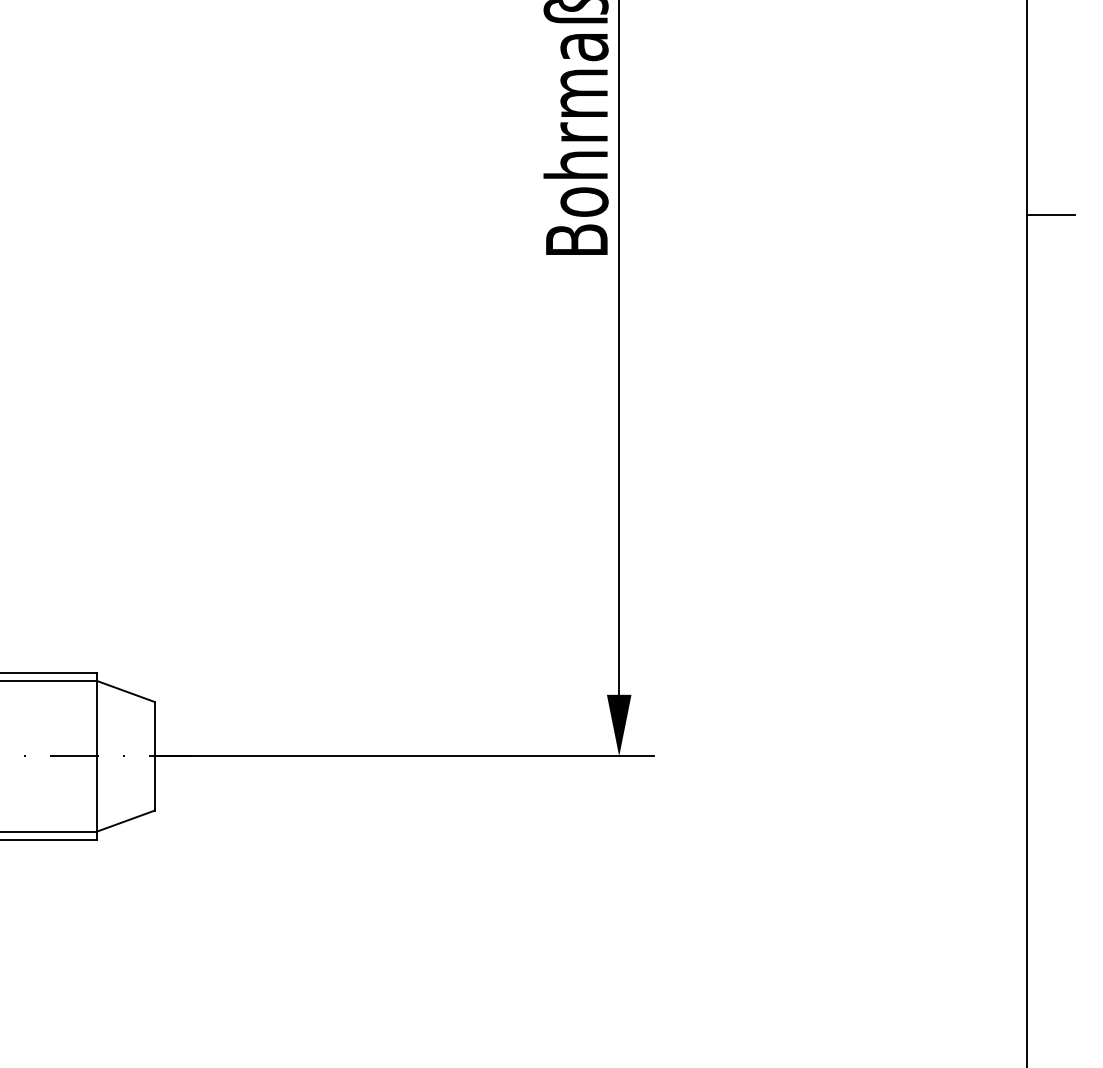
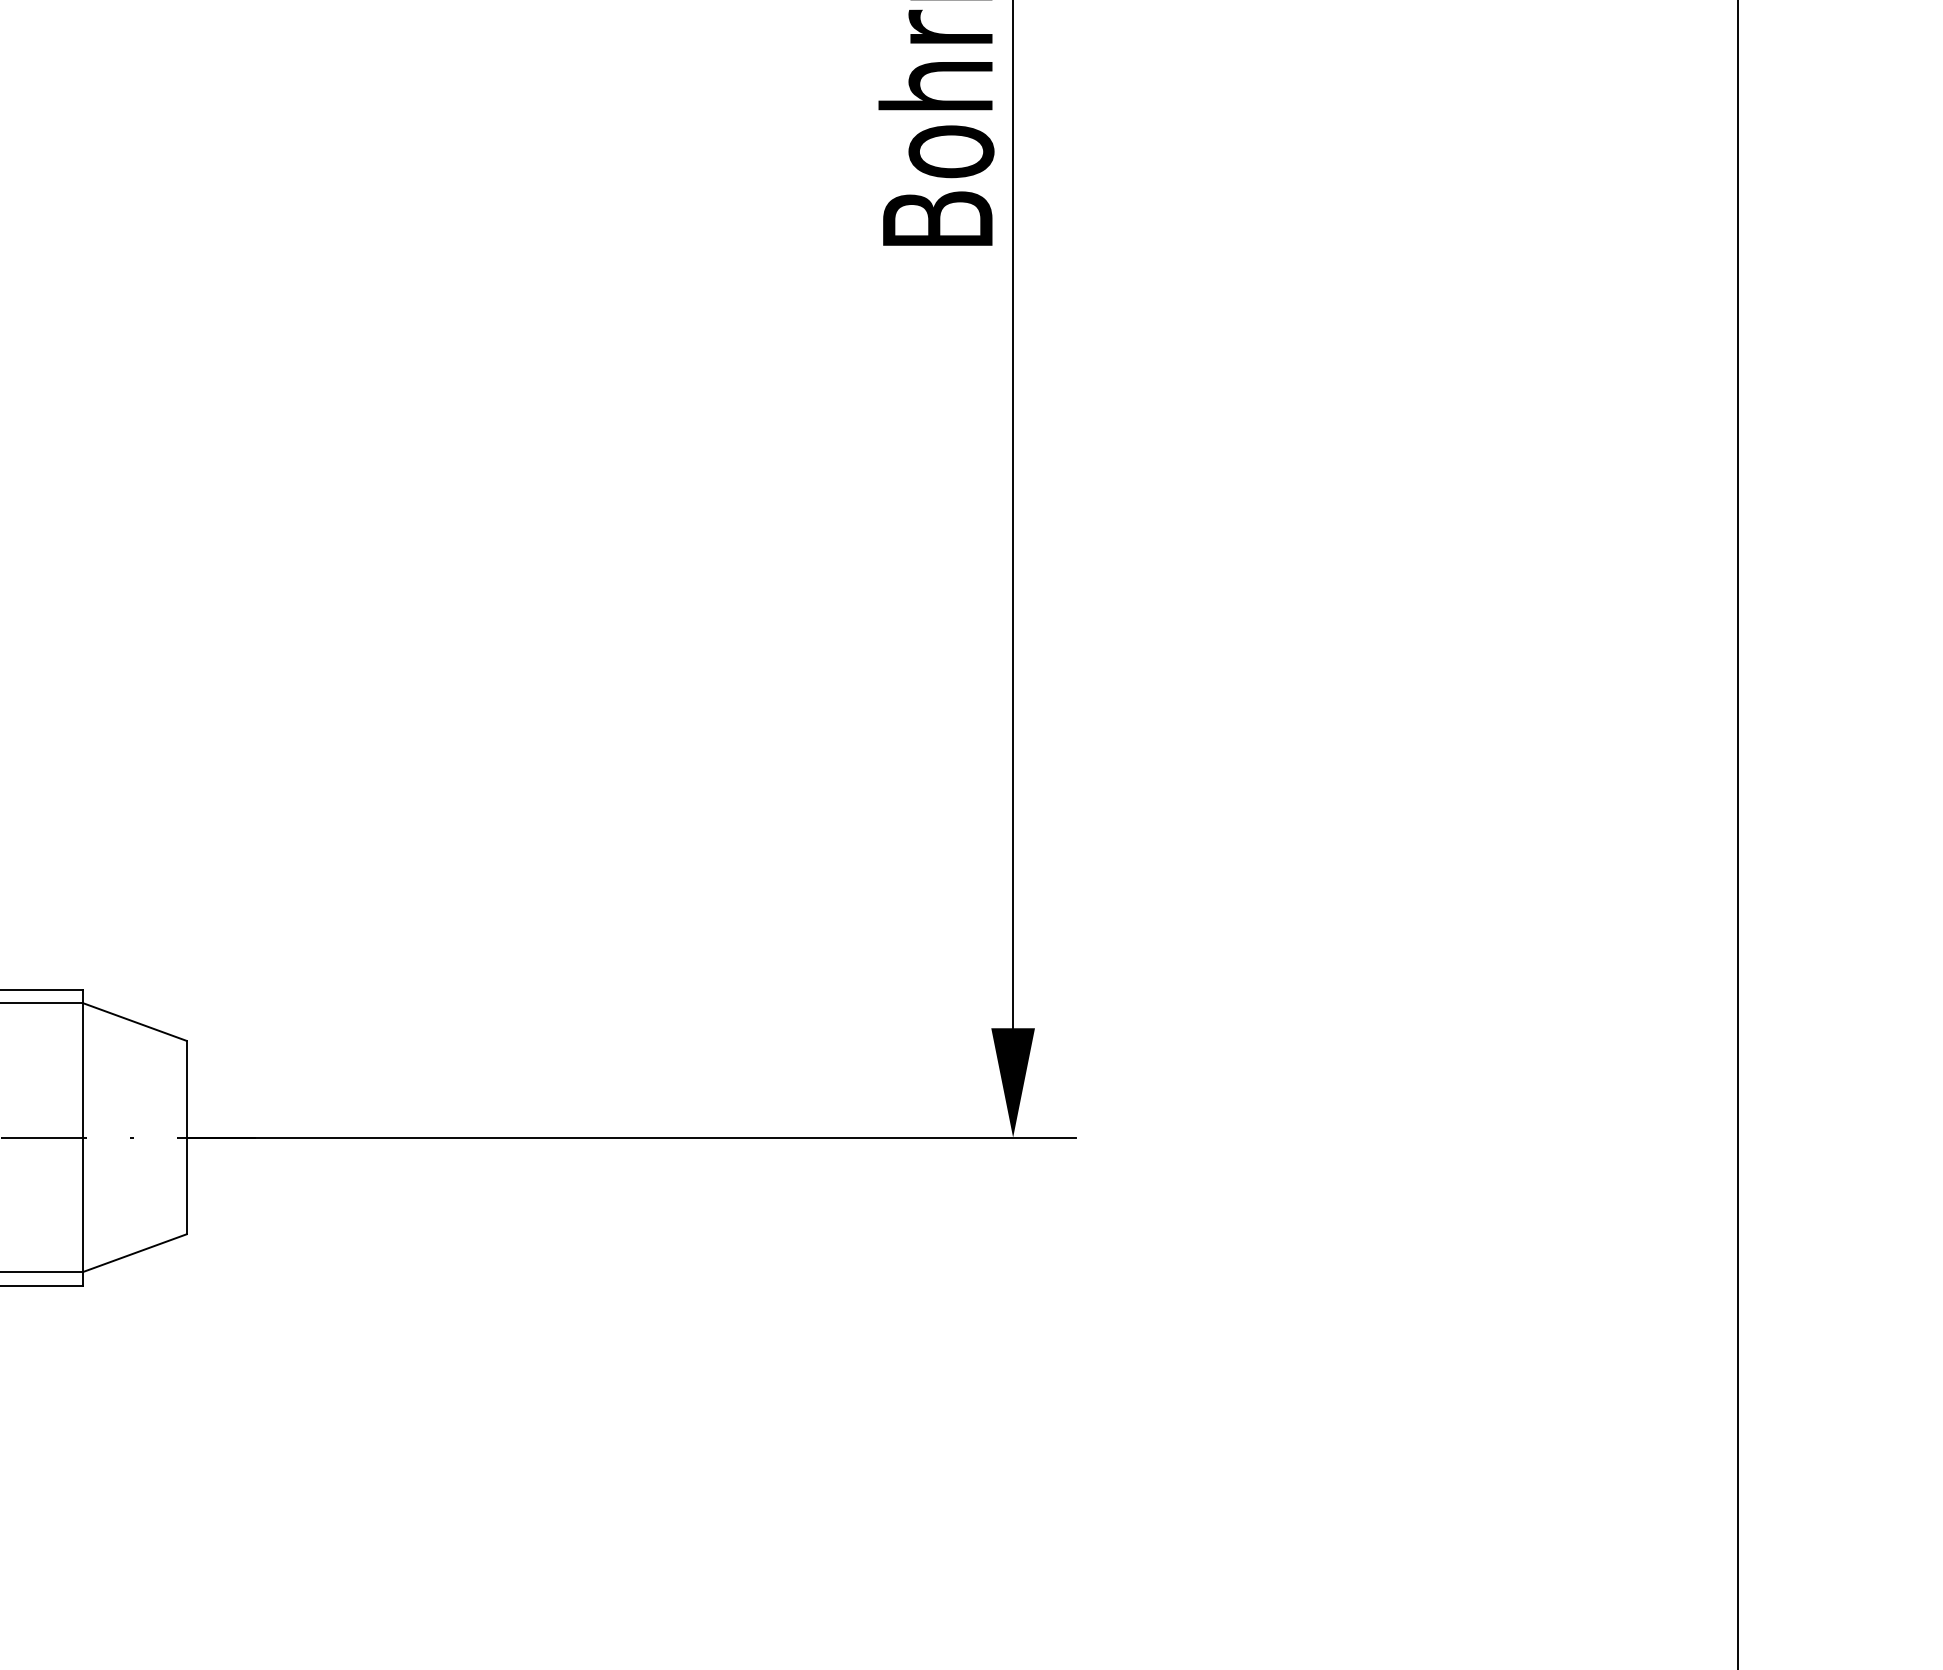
line: (1050, 215) -> (1780, 175), removed

